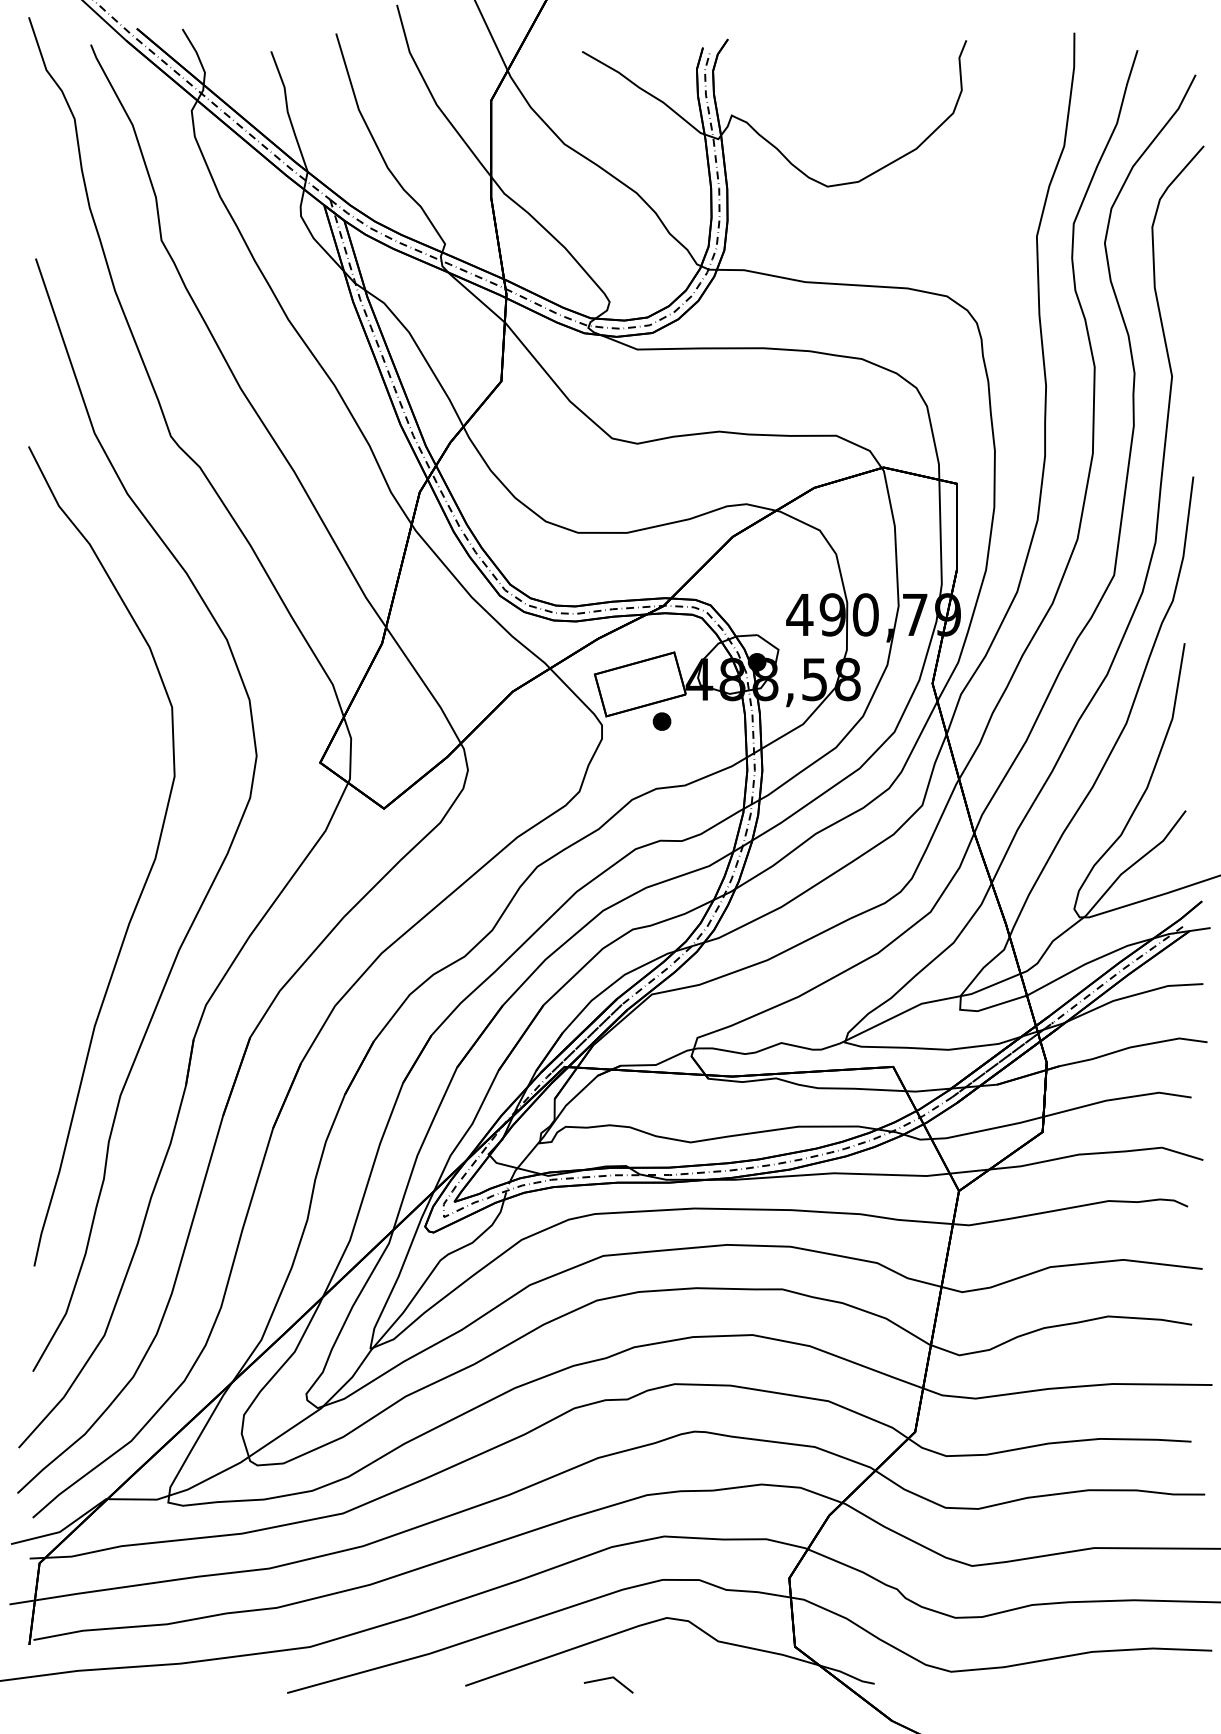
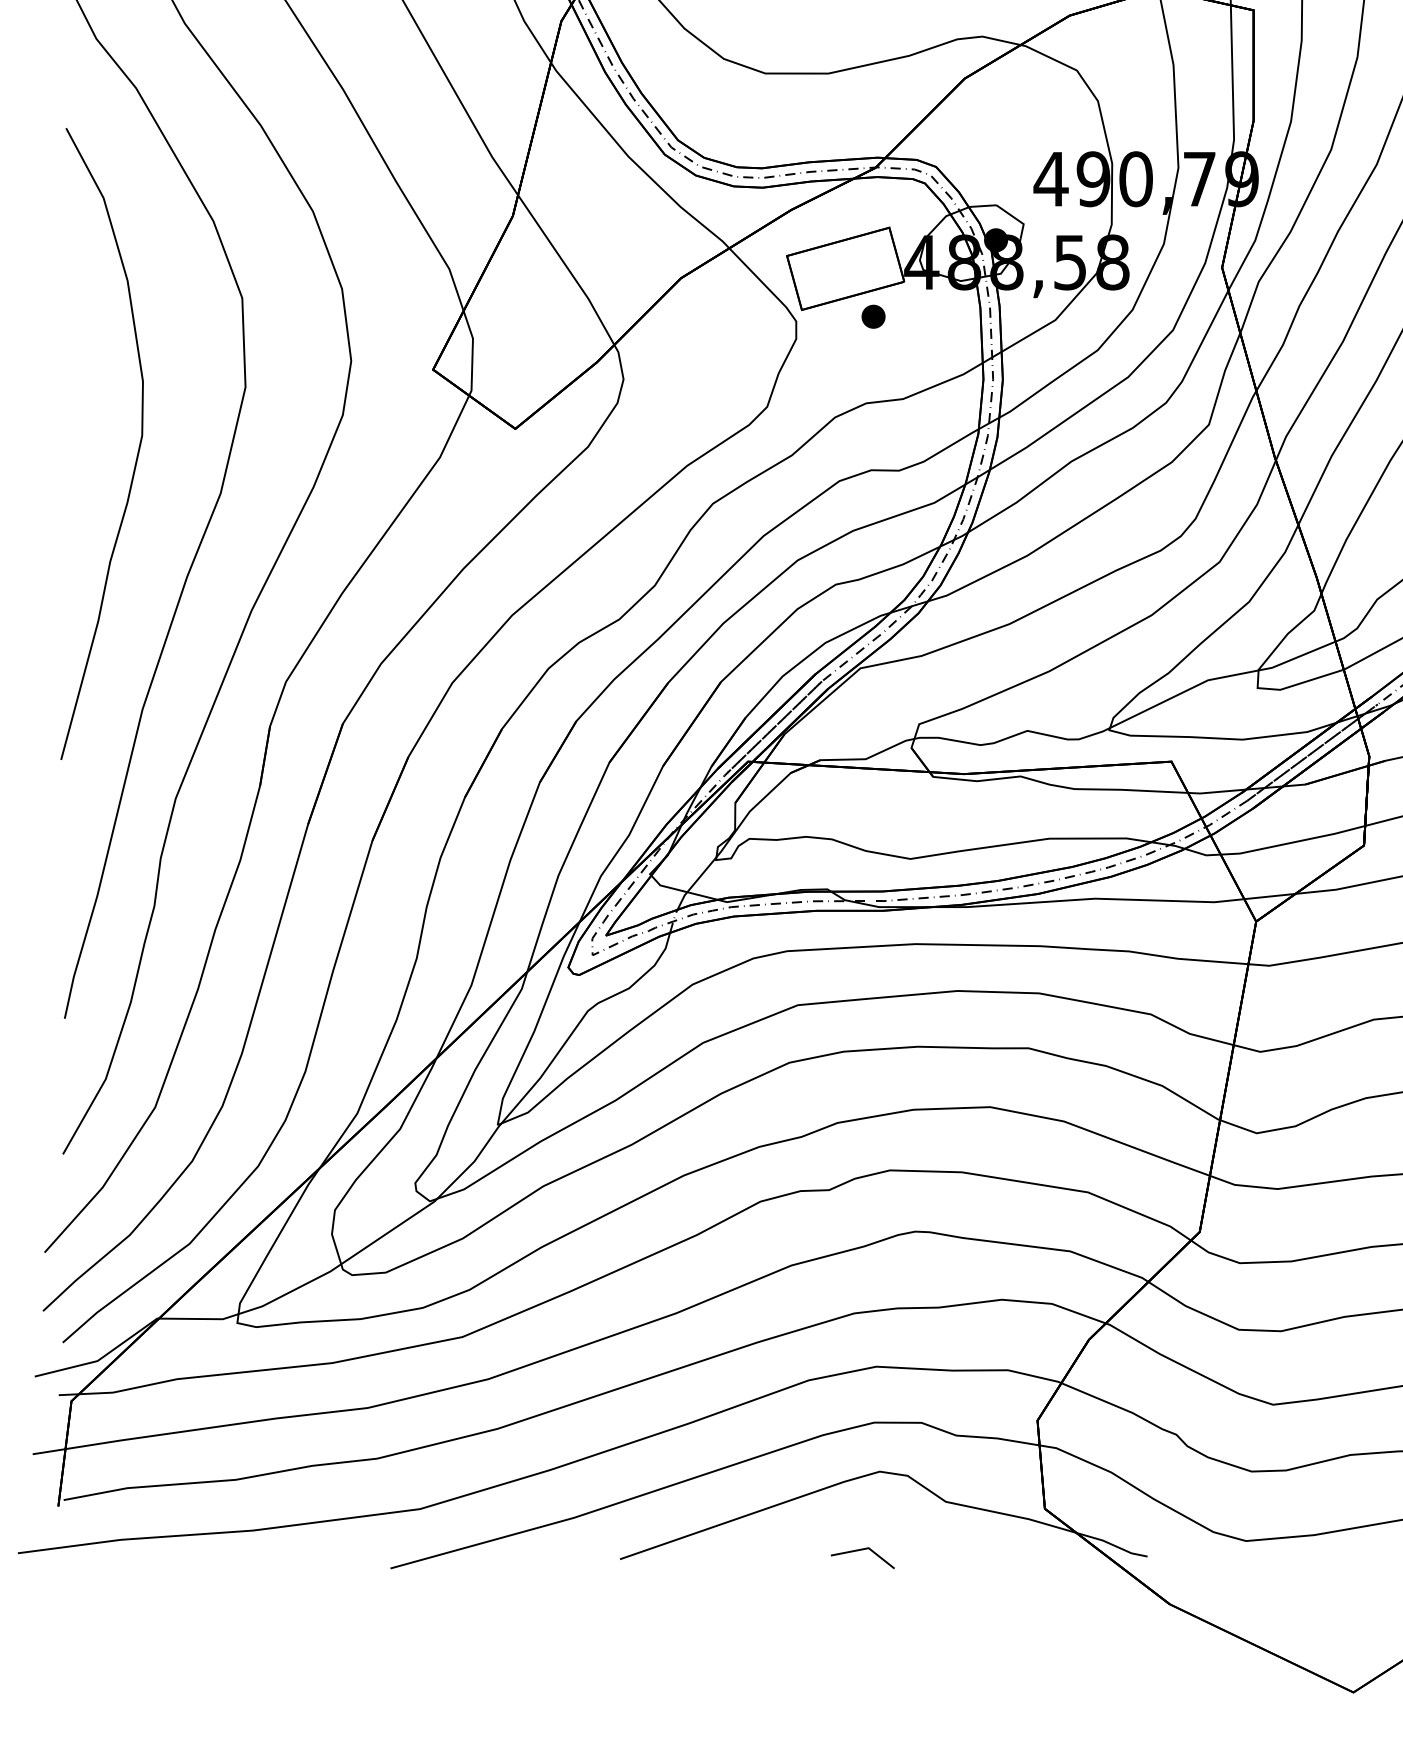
curve: (90, 826) -> (137, 451), added
line: (608, 1679) -> (862, 1550), moved

